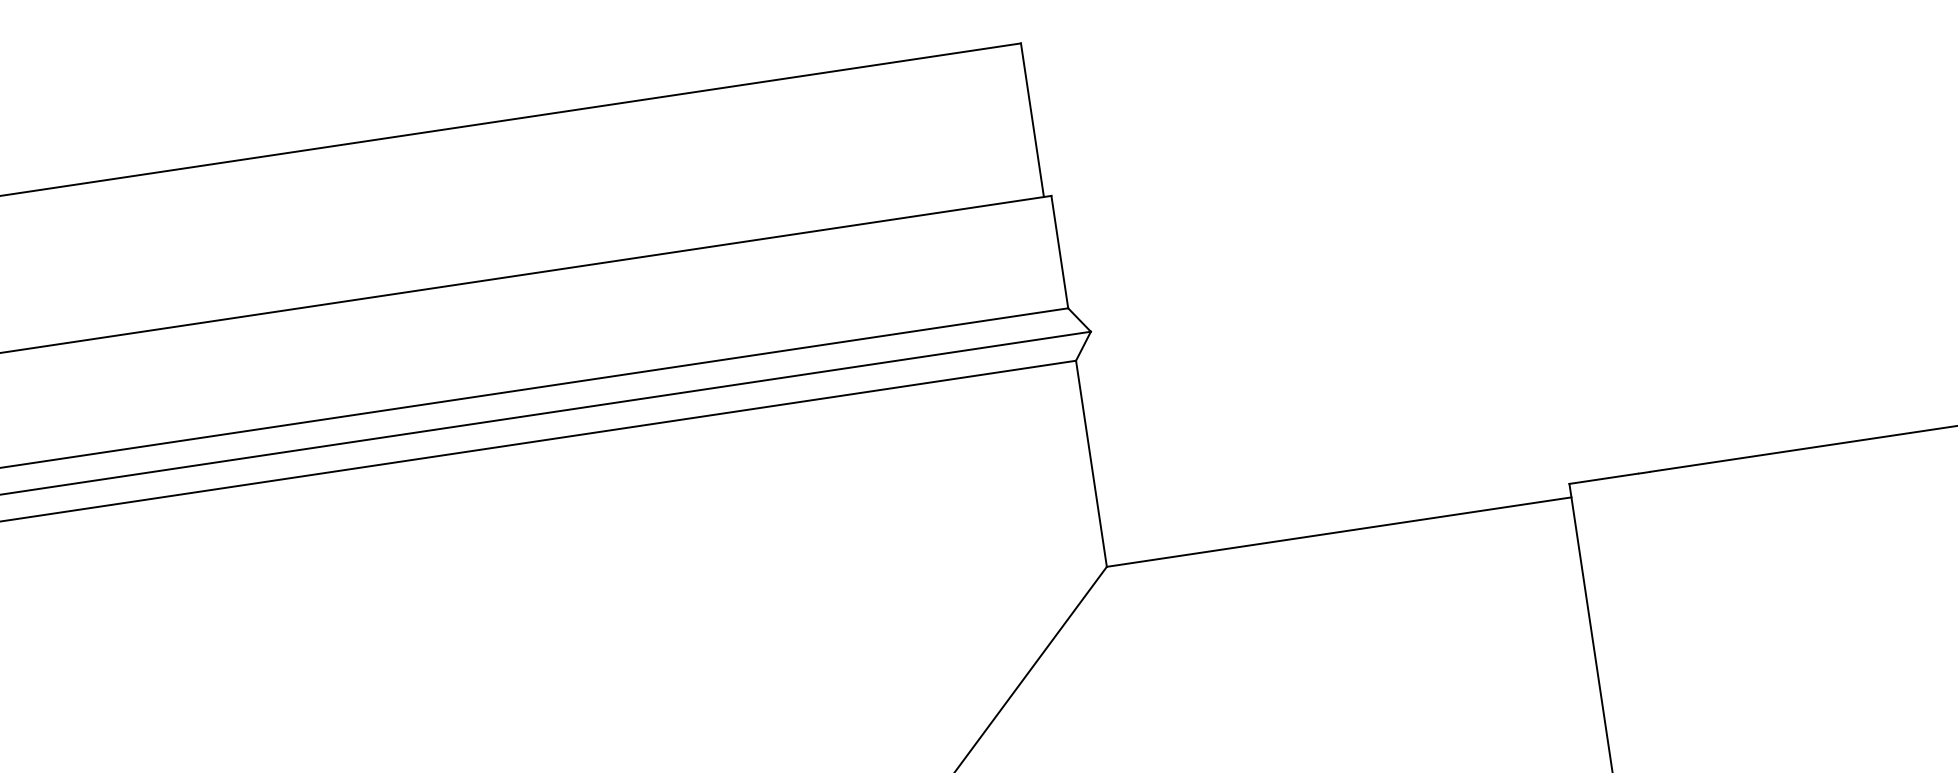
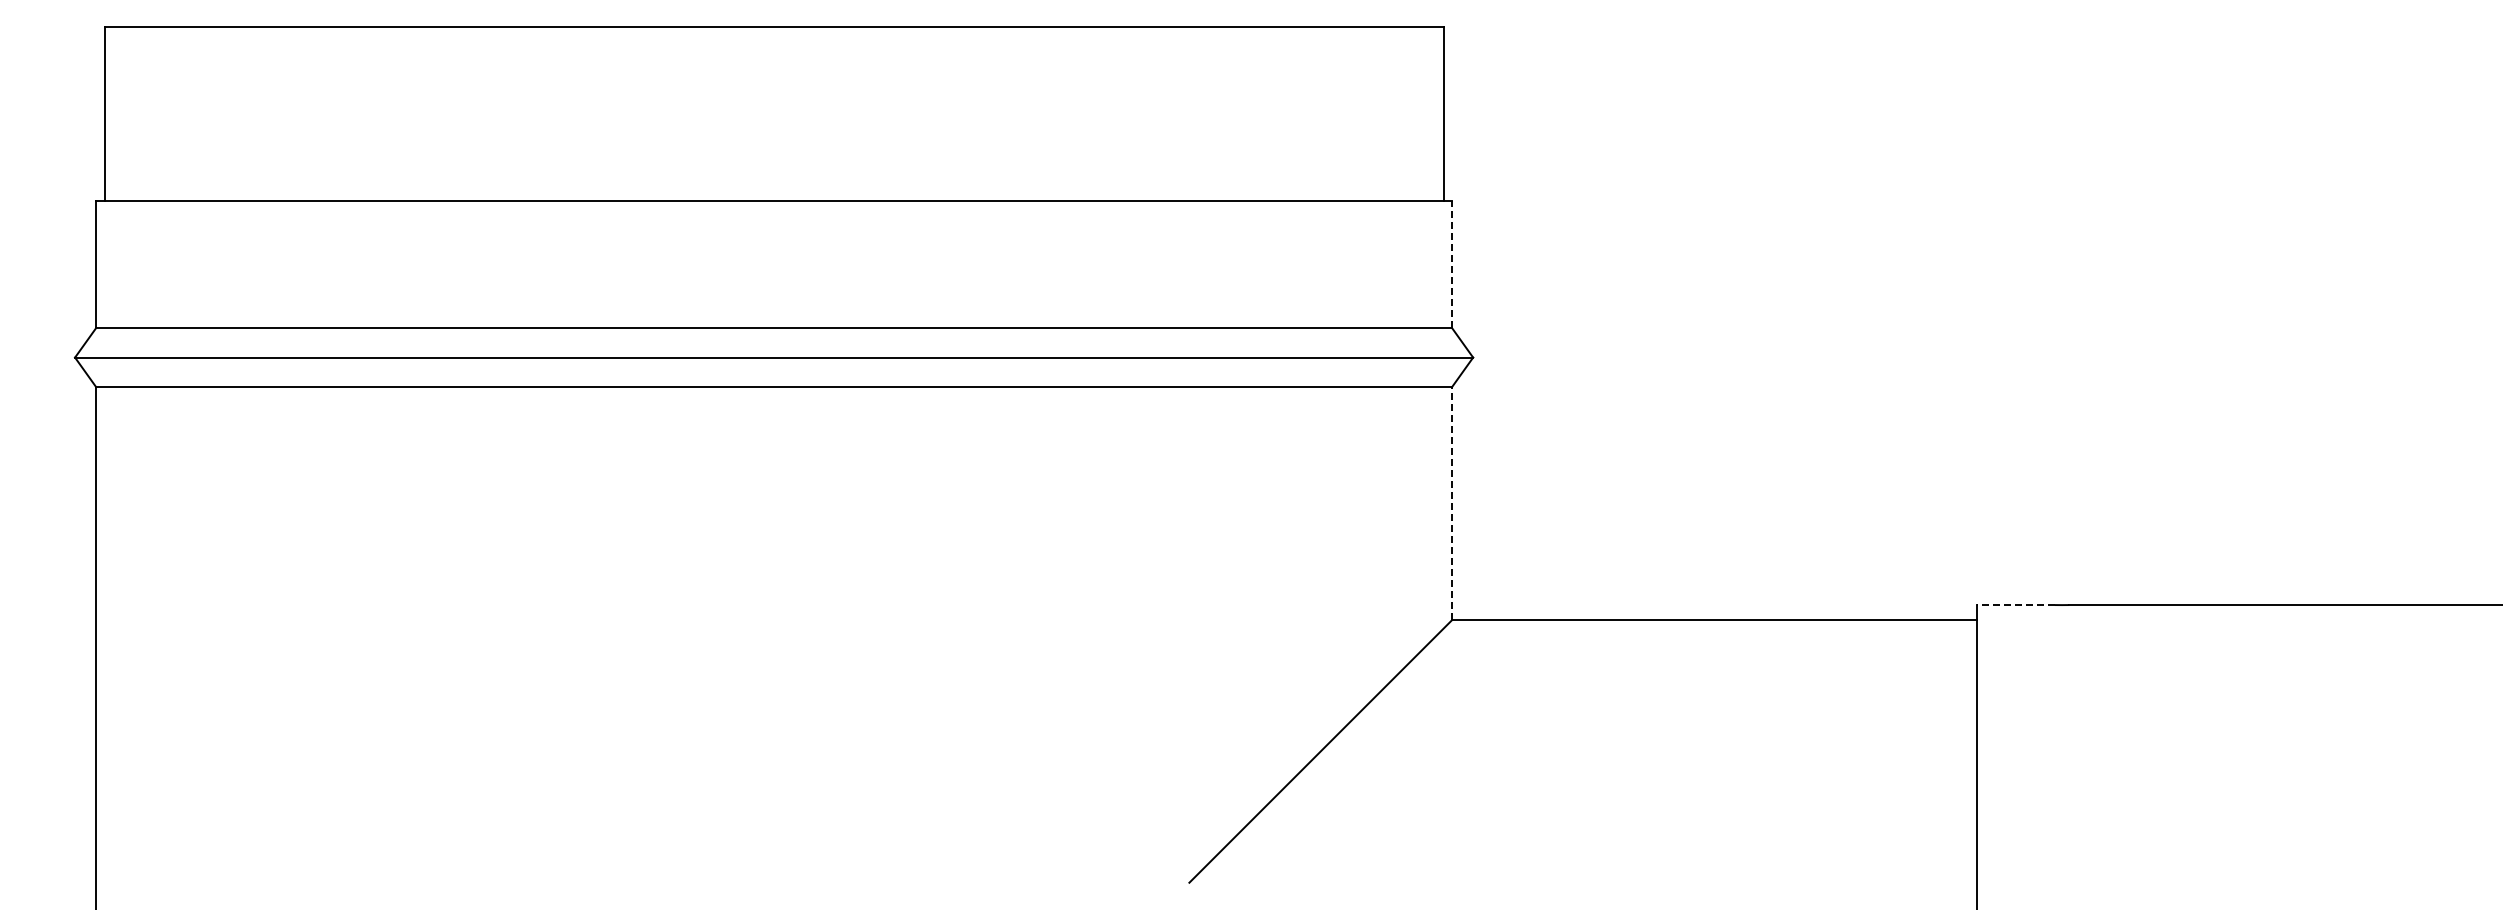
line: (1059, 252) -> (1451, 264), solid -> dashed
line: (1091, 463) -> (1451, 503), solid -> dashed
line: (1604, 479) -> (2016, 605), solid -> dashed

